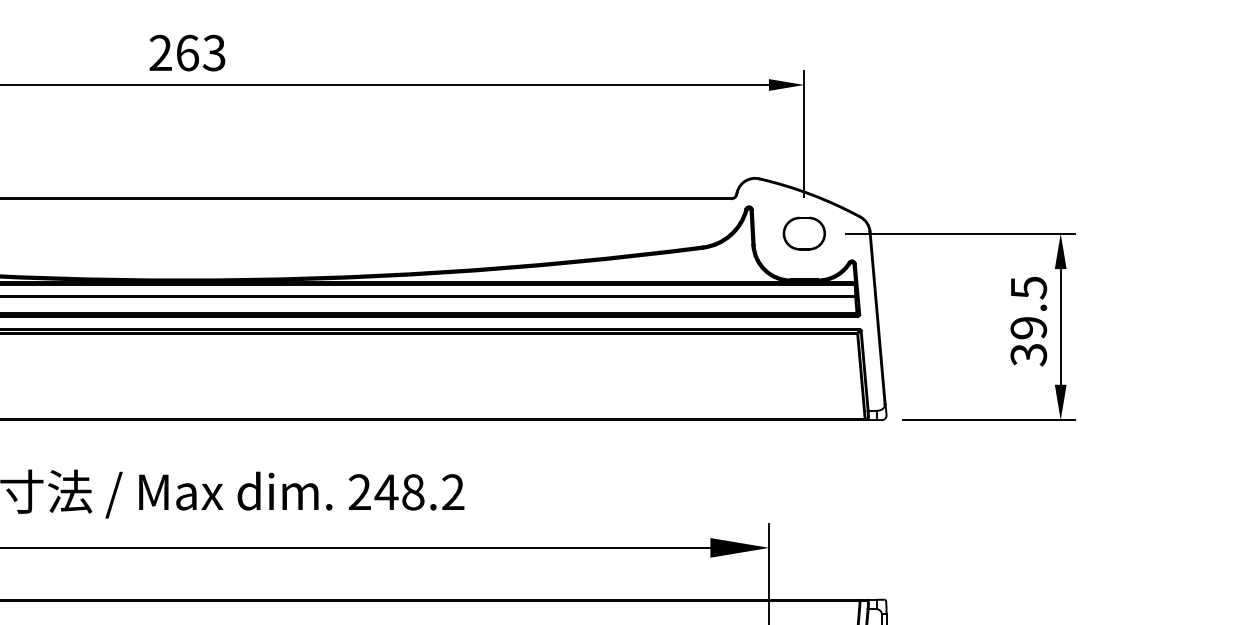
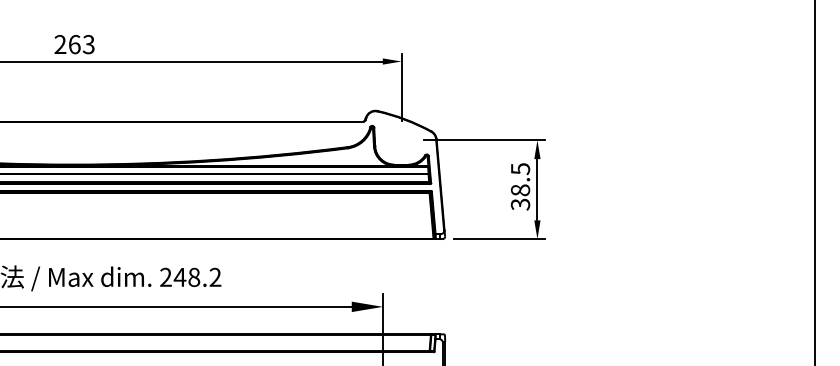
part: (804, 233) -> (401, 140), removed
text: (1028, 328) -> (520, 190), 39.5 -> 38.5

